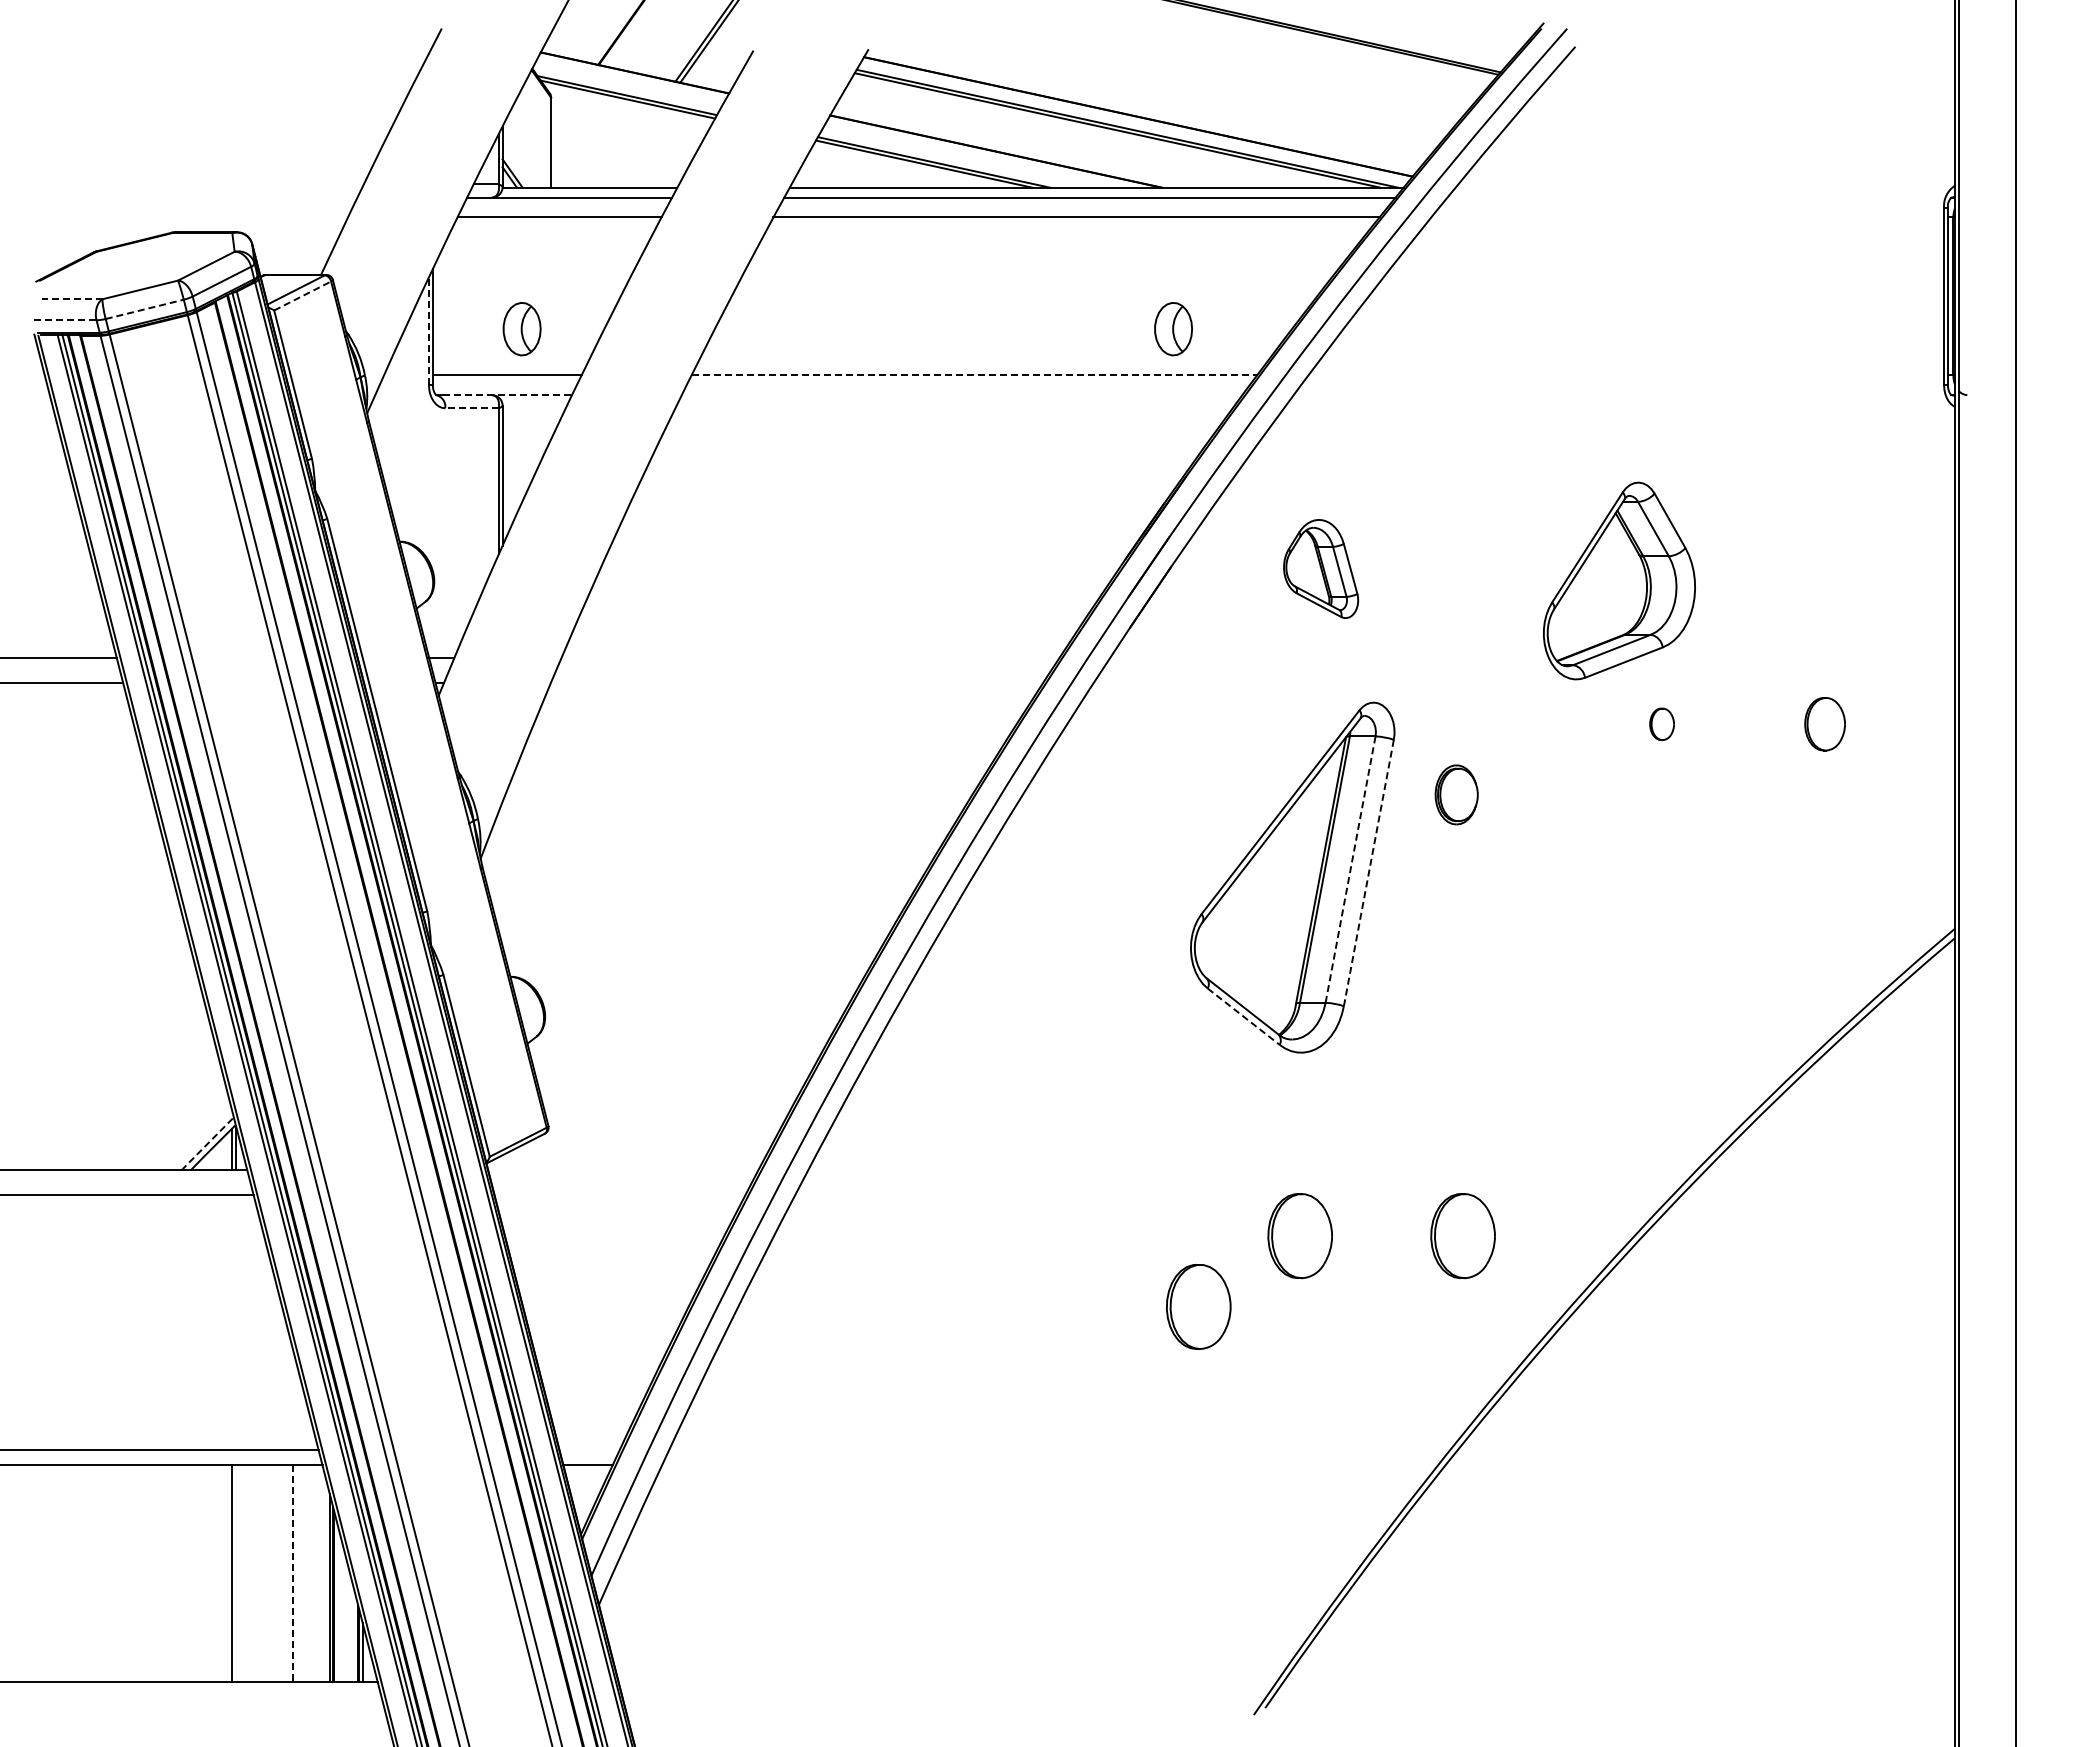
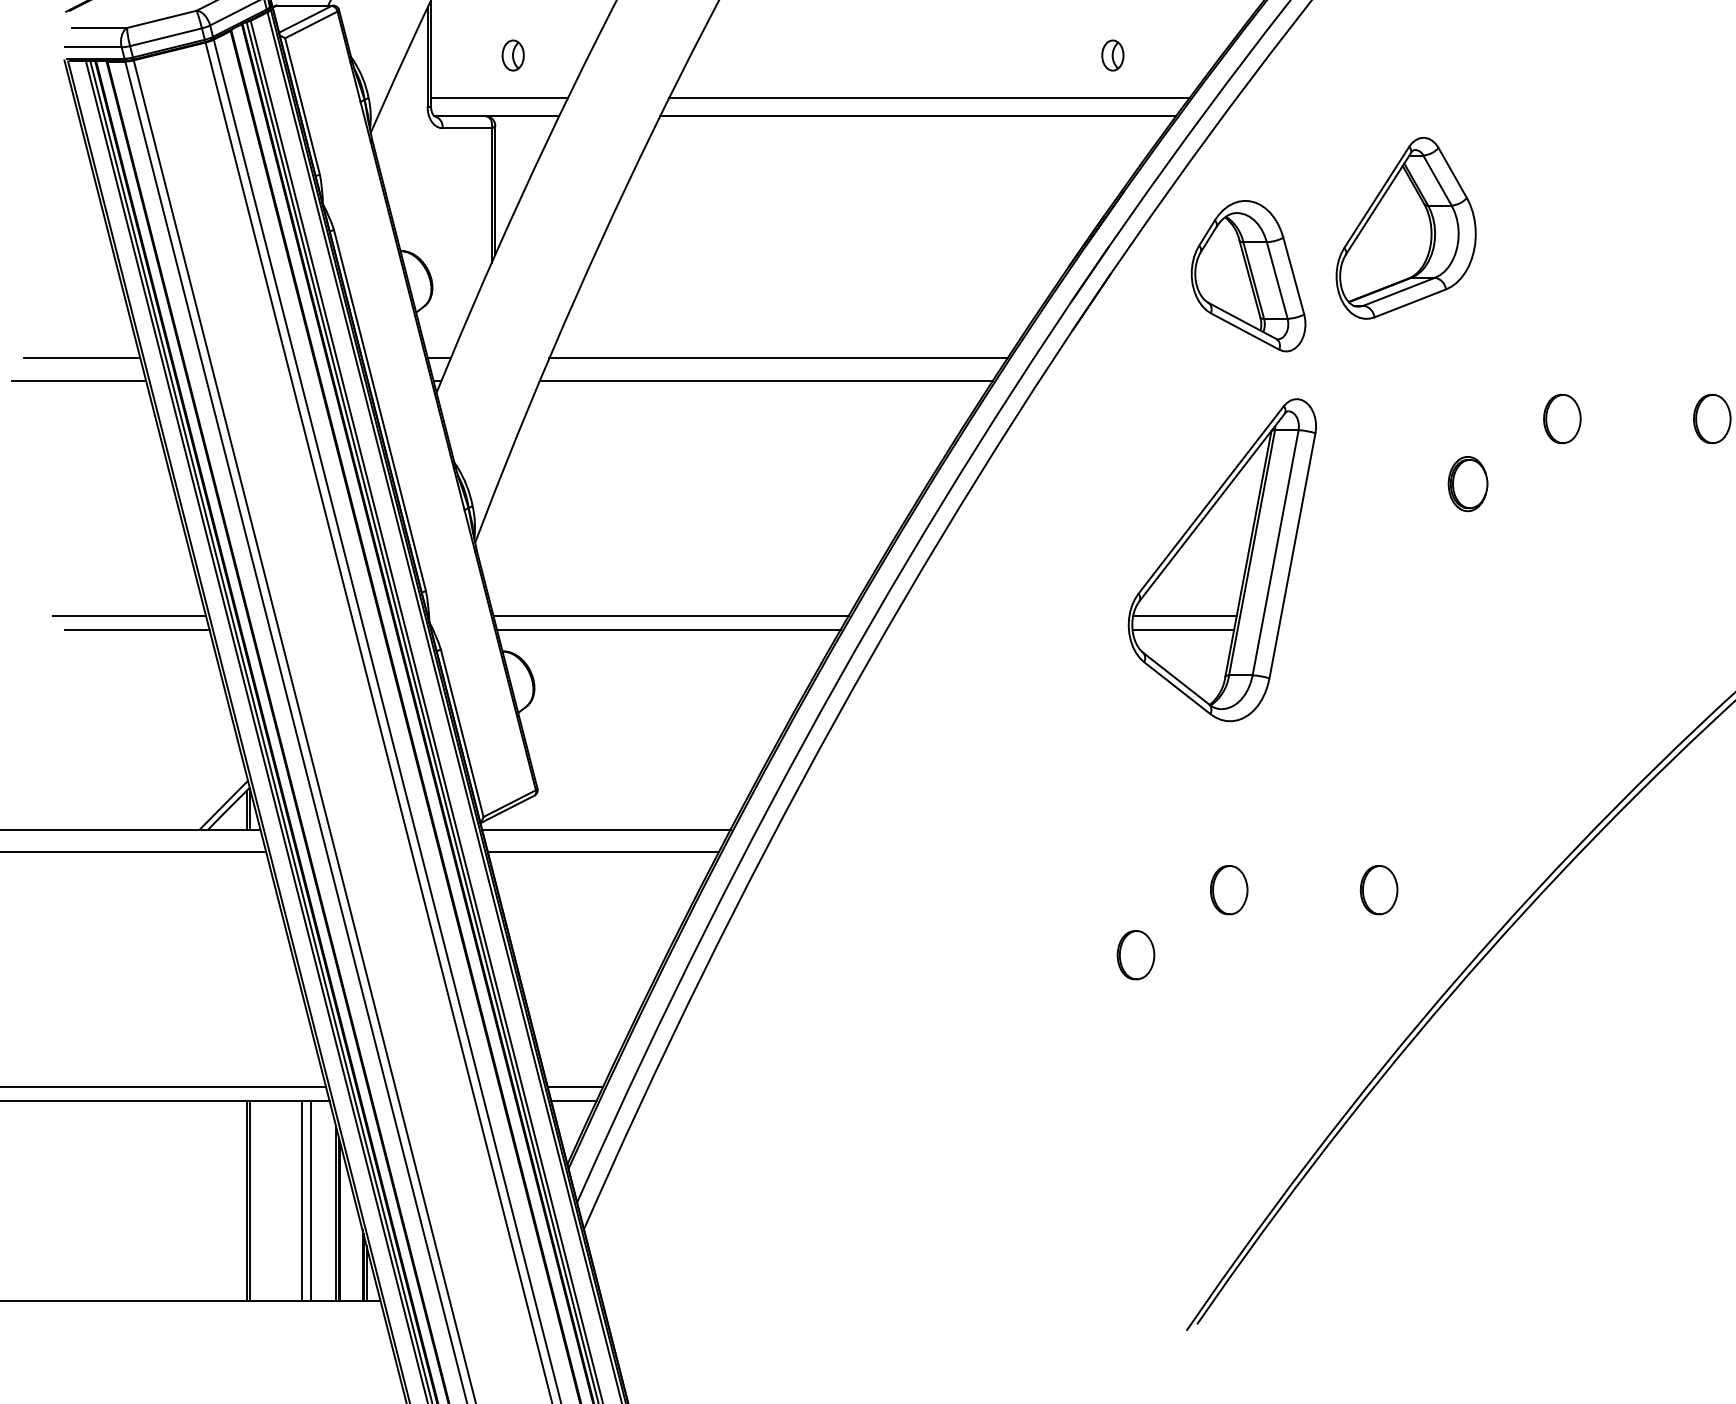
line: (302, 296) -> (311, 25), dashed -> solid
line: (72, 299) -> (99, 28), dashed -> solid
line: (145, 309) -> (166, 37), dashed -> solid
line: (66, 320) -> (94, 47), dashed -> solid
part: (521, 329) -> (512, 55), size x0.62
part: (1173, 329) -> (1112, 55), size x0.62
line: (428, 331) -> (427, 57), dashed -> solid
line: (974, 375) -> (929, 98), dashed -> solid
line: (507, 395) -> (499, 116), dashed -> solid
line: (961, 395) -> (917, 116), added
line: (472, 408) -> (467, 128), dashed -> solid
part: (1320, 568) -> (1247, 275), size x1.67
part: (1619, 580) -> (1406, 227), moved
line: (810, 658) -> (778, 358), added
line: (796, 682) -> (765, 380), added
part: (1661, 724) -> (1561, 419), size x1.67
part: (1456, 794) -> (1467, 483), moved
line: (1350, 869) -> (1275, 552), dashed -> solid
line: (1368, 873) -> (1292, 556), dashed -> solid
line: (104, 938) -> (128, 616), added
line: (693, 938) -> (670, 616), added
line: (1251, 938) -> (1184, 616), added
line: (113, 953) -> (137, 629), added
line: (690, 953) -> (668, 629), added
line: (1250, 953) -> (1183, 629), added
line: (1243, 1016) -> (1177, 687), dashed -> solid
line: (207, 1143) -> (223, 804), dashed -> solid
line: (623, 1170) -> (606, 829), added
line: (619, 1194) -> (602, 851), added
part: (1299, 1236) -> (1228, 890), size x0.62
part: (1462, 1236) -> (1378, 890), size x0.62
part: (1198, 1306) -> (1135, 954), size x0.62
line: (589, 1450) -> (575, 1087), added
line: (236, 1573) -> (250, 1200), added
line: (302, 1573) -> (311, 1200), added
line: (293, 1574) -> (302, 1201), dashed -> solid

